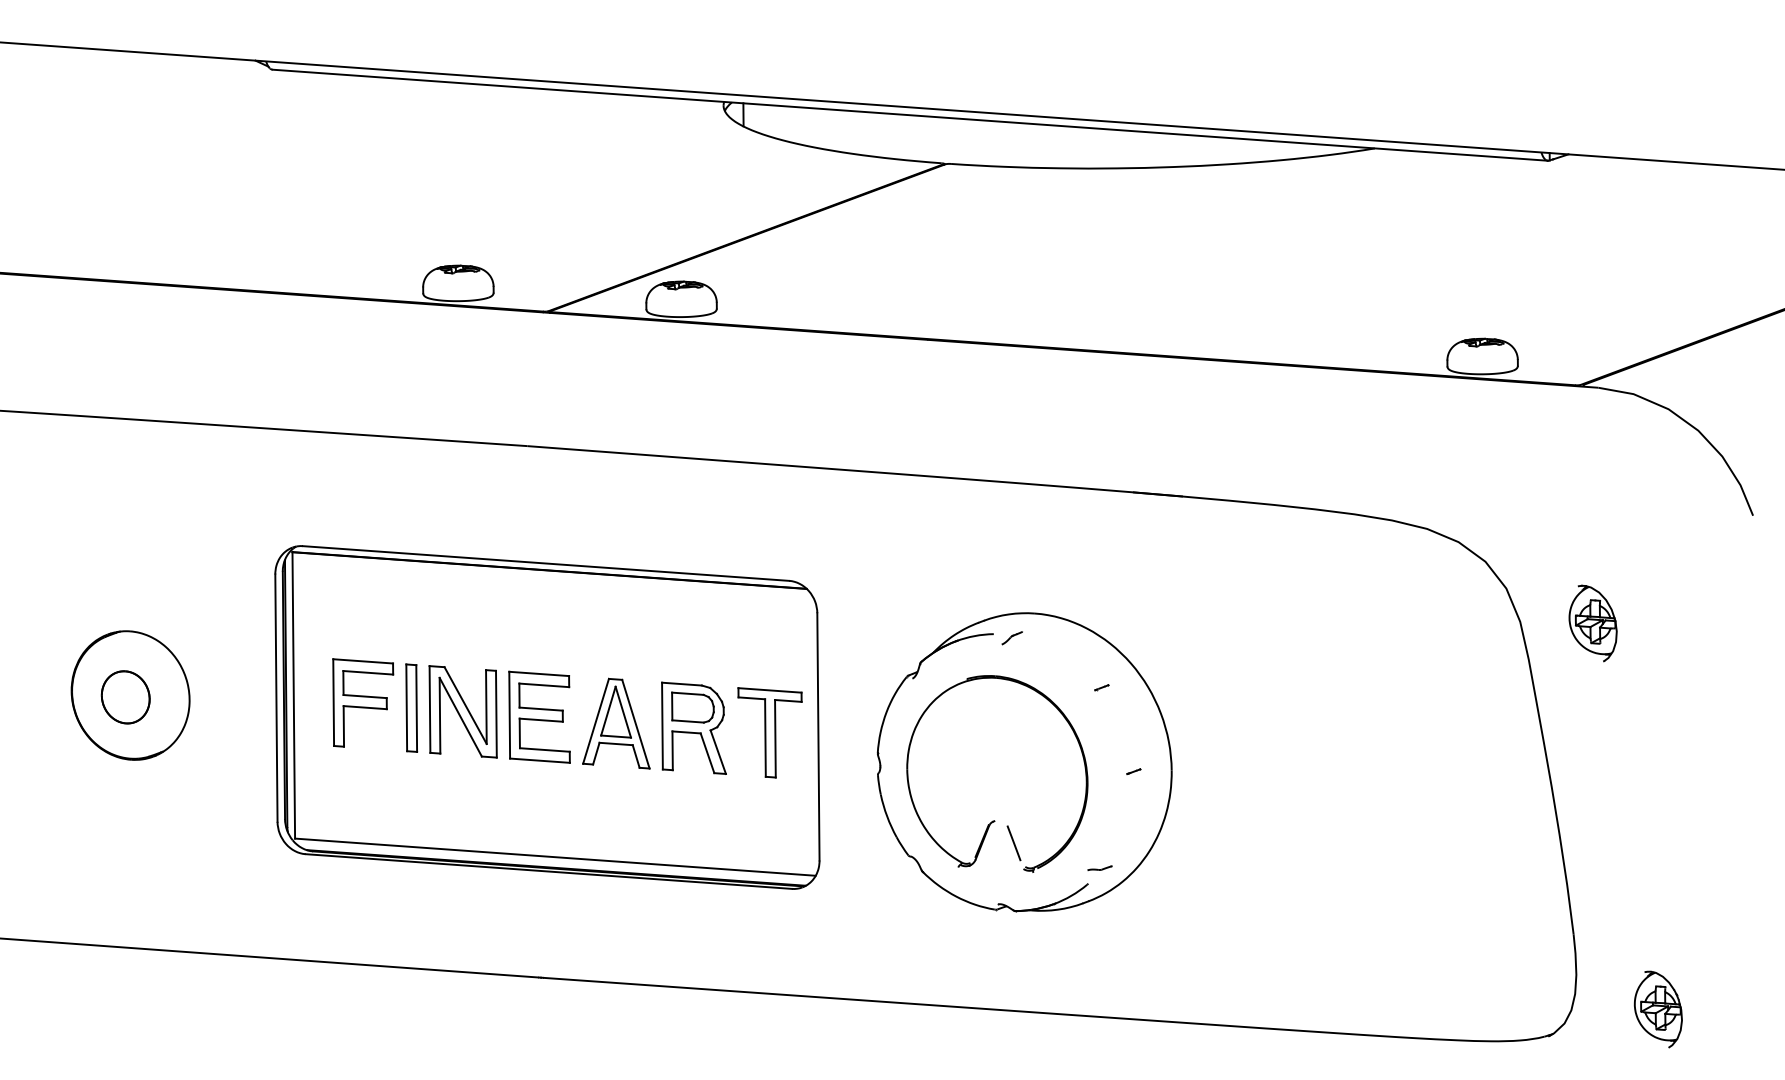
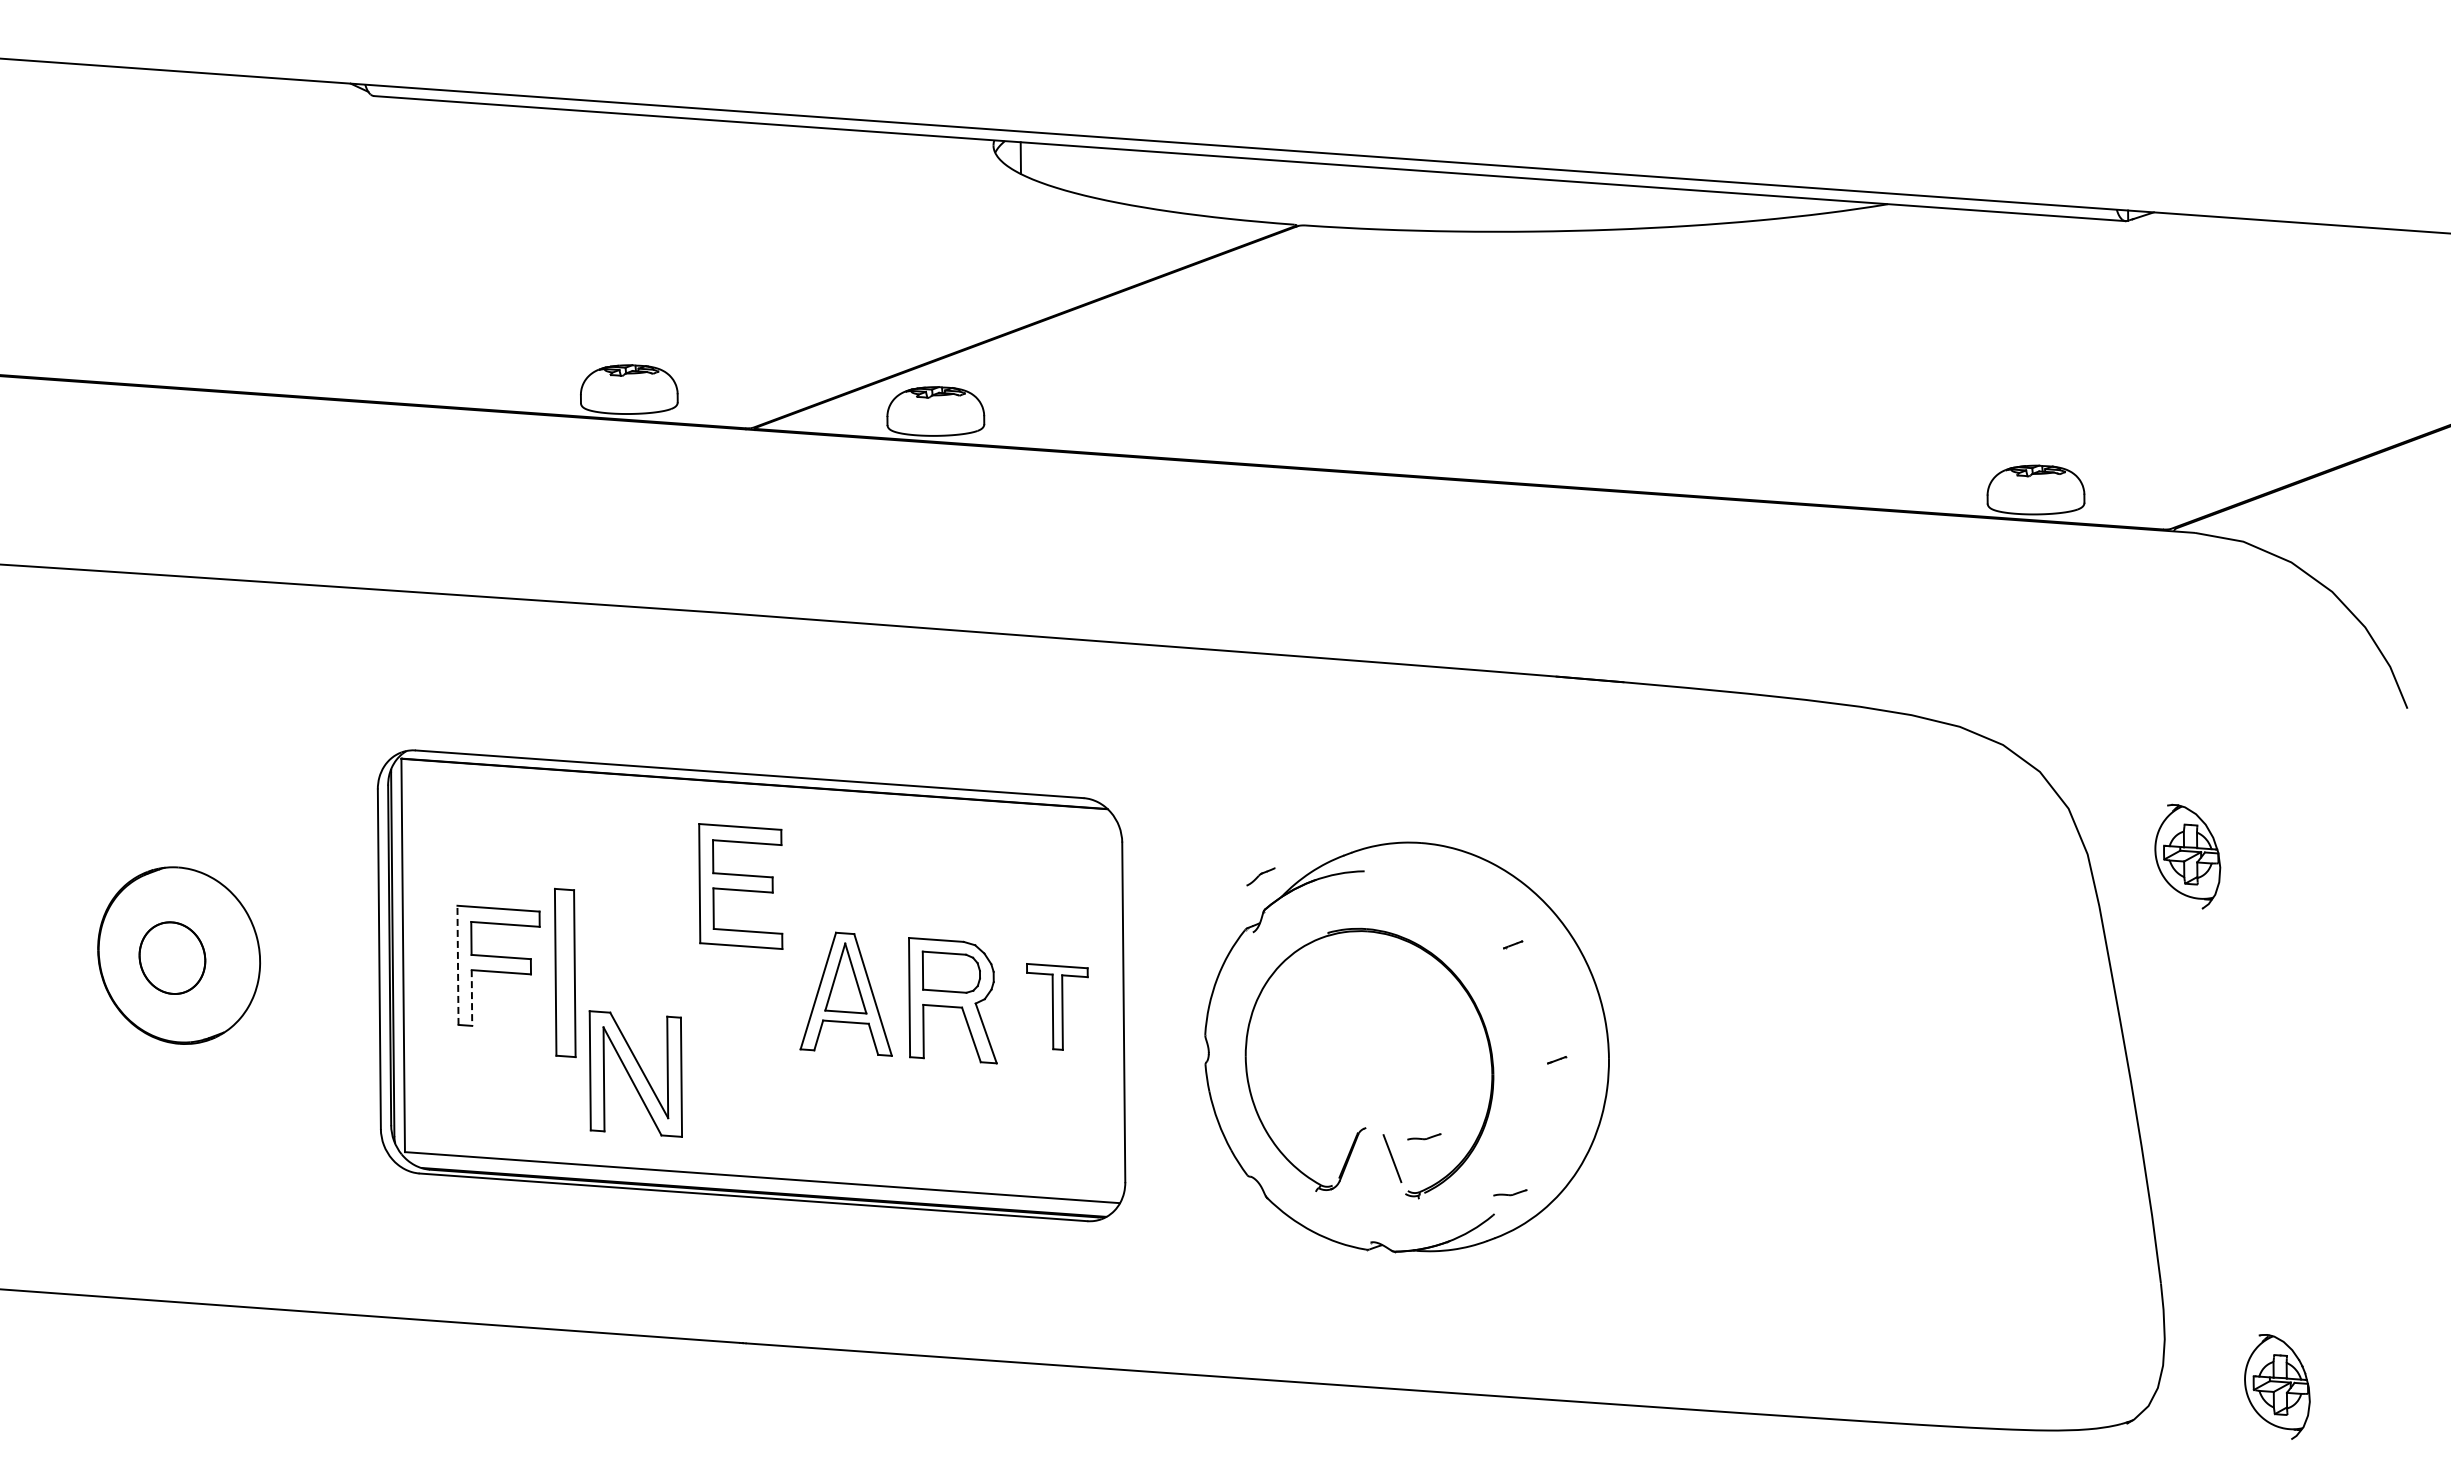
part: (1011, 637) -> (1260, 876), moved
line: (333, 702) -> (457, 965), solid -> dashed
part: (411, 707) -> (564, 972), size x1.4
part: (462, 711) -> (635, 1073), moved
part: (539, 717) -> (740, 886), moved
line: (343, 726) -> (471, 998), solid -> dashed
part: (770, 732) -> (1057, 1006), size x0.7
part: (1037, 827) -> (1424, 1136), added

